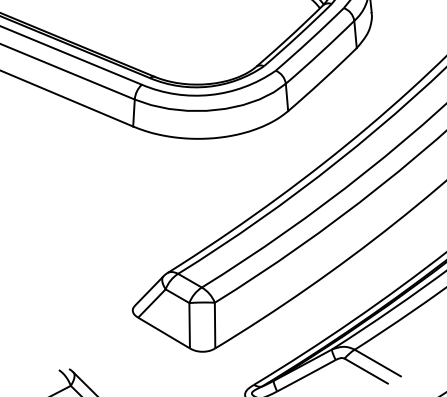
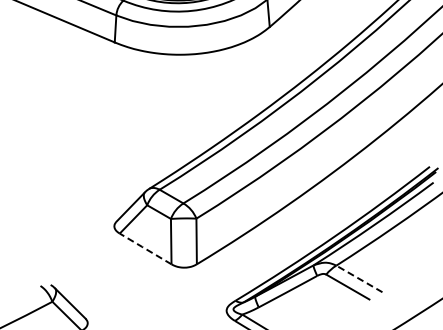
line: (163, 332) -> (145, 248), solid -> dashed
line: (377, 363) -> (359, 279), solid -> dashed

